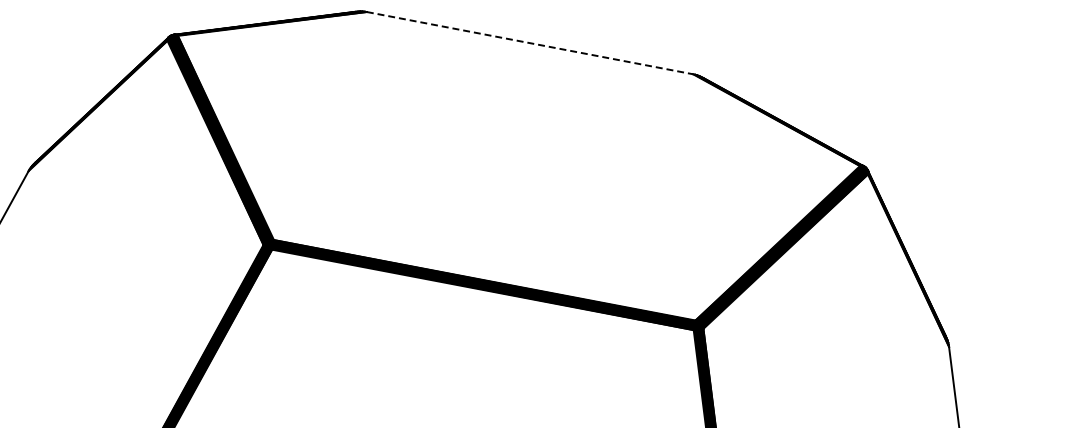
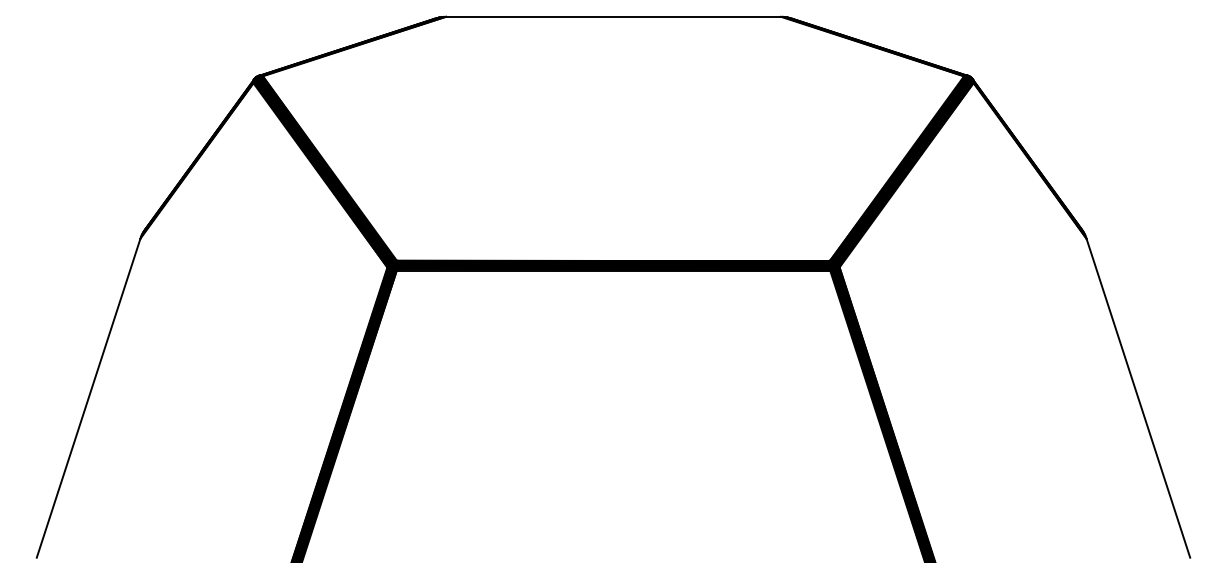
line: (530, 42) -> (613, 16), dashed -> solid

